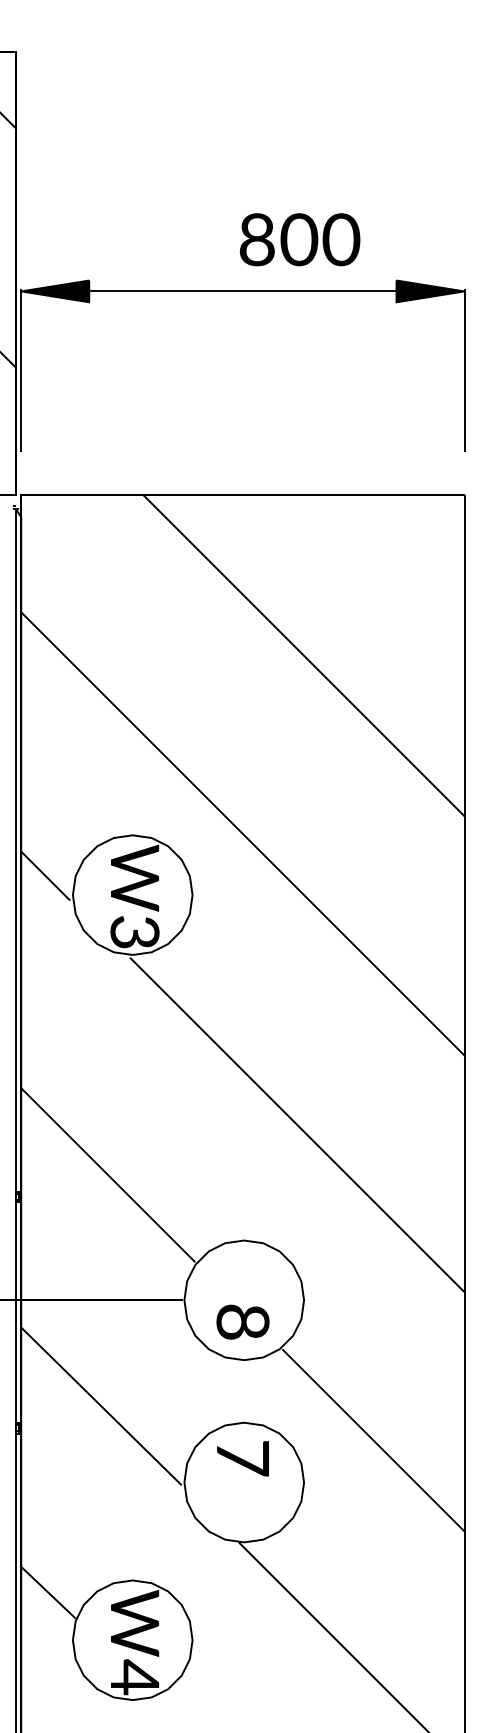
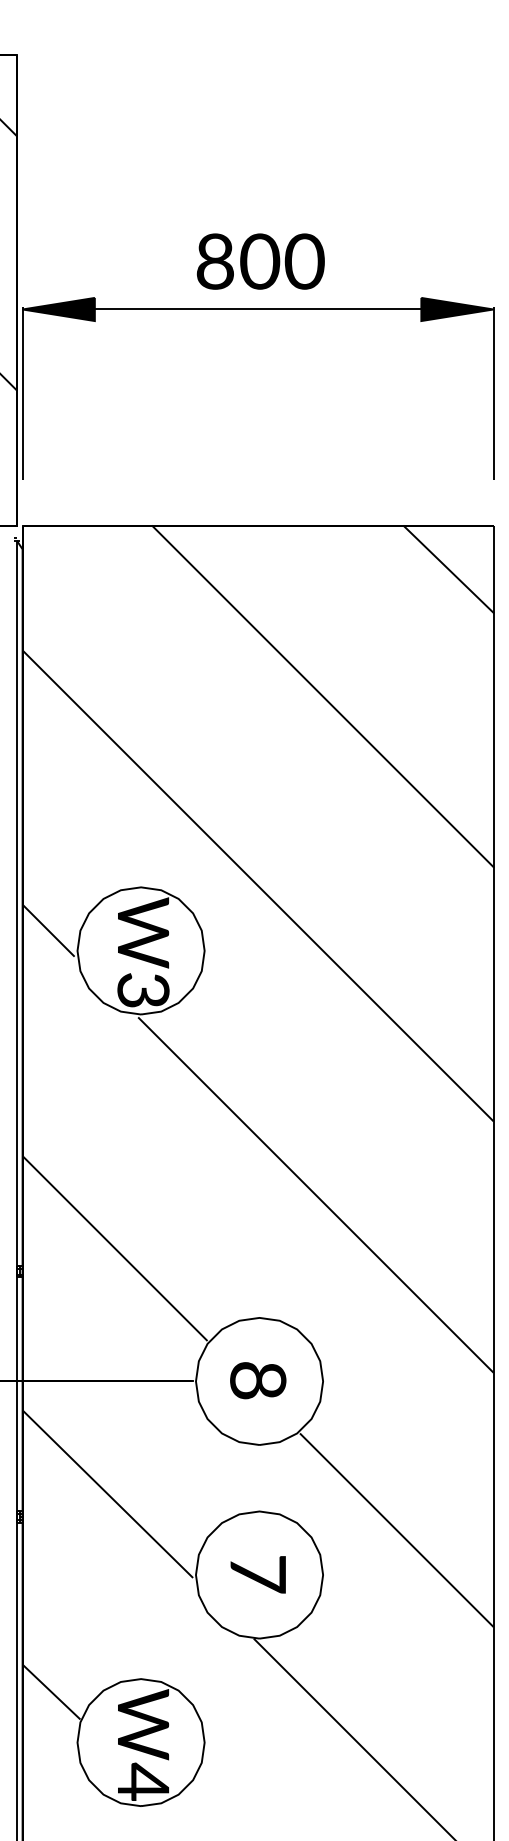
text: (299, 239) -> (260, 261), moved
line: (422, 536) -> (448, 569), added
text: (243, 1322) -> (258, 1380), moved
text: (242, 1458) -> (257, 1574), moved

